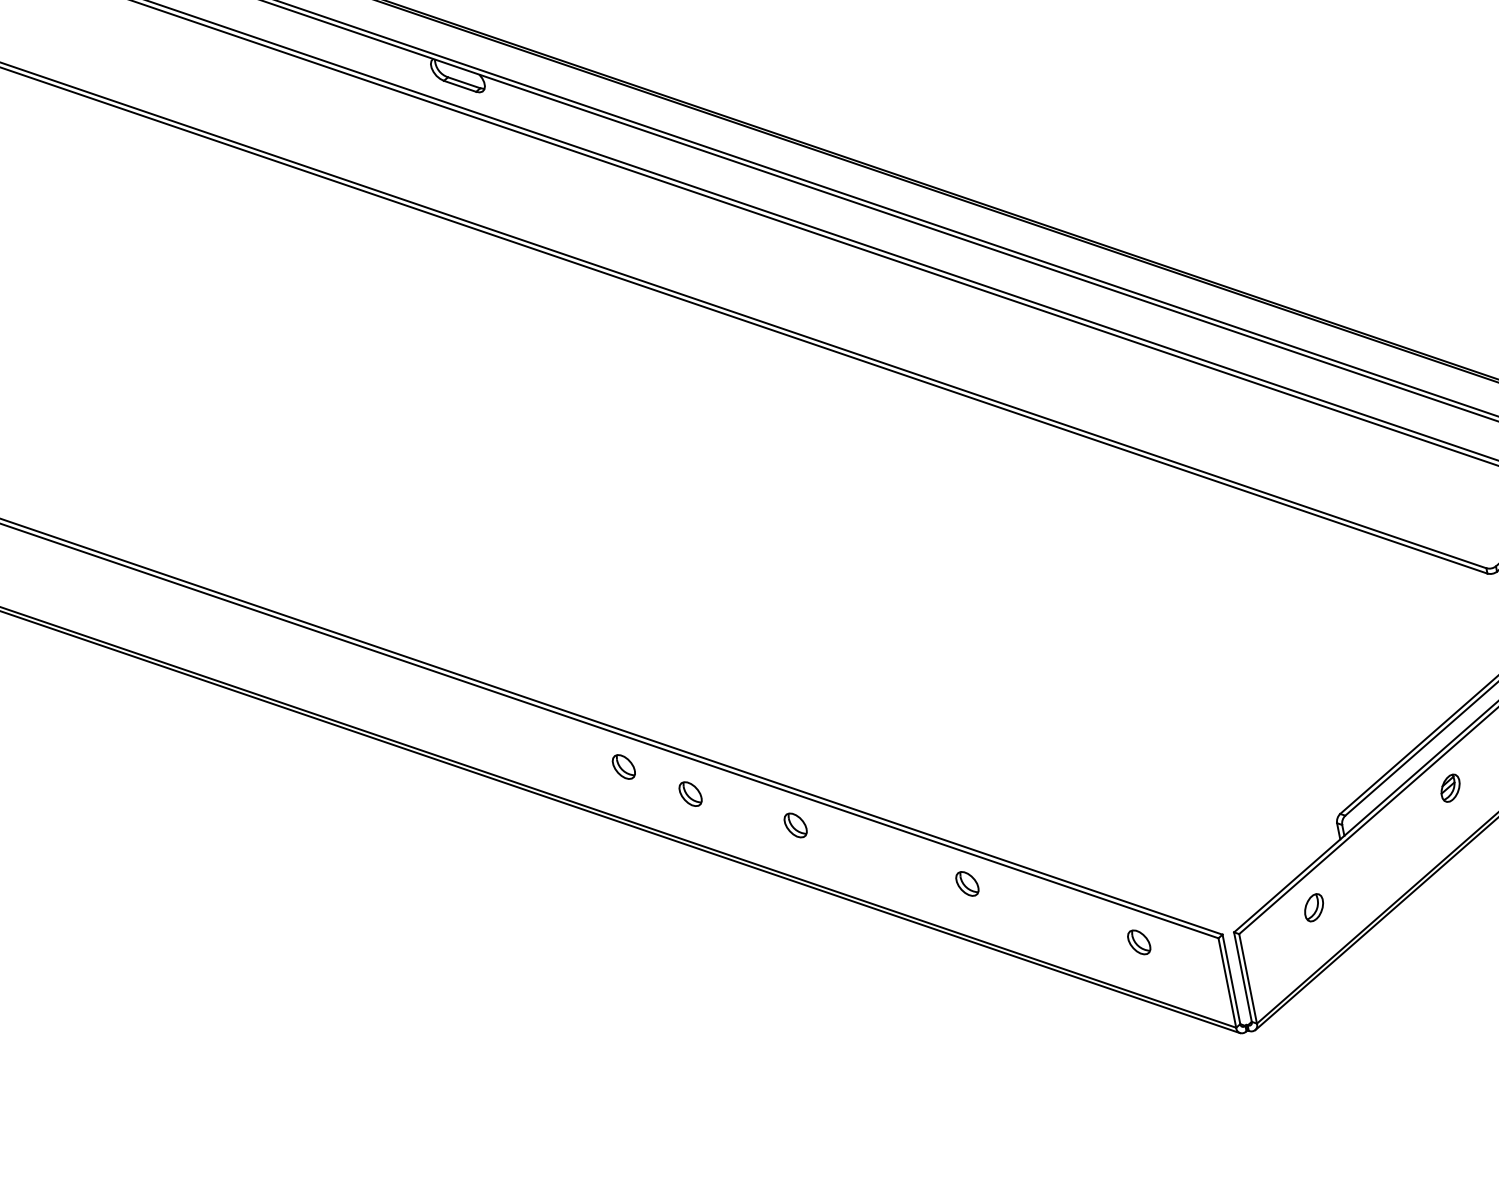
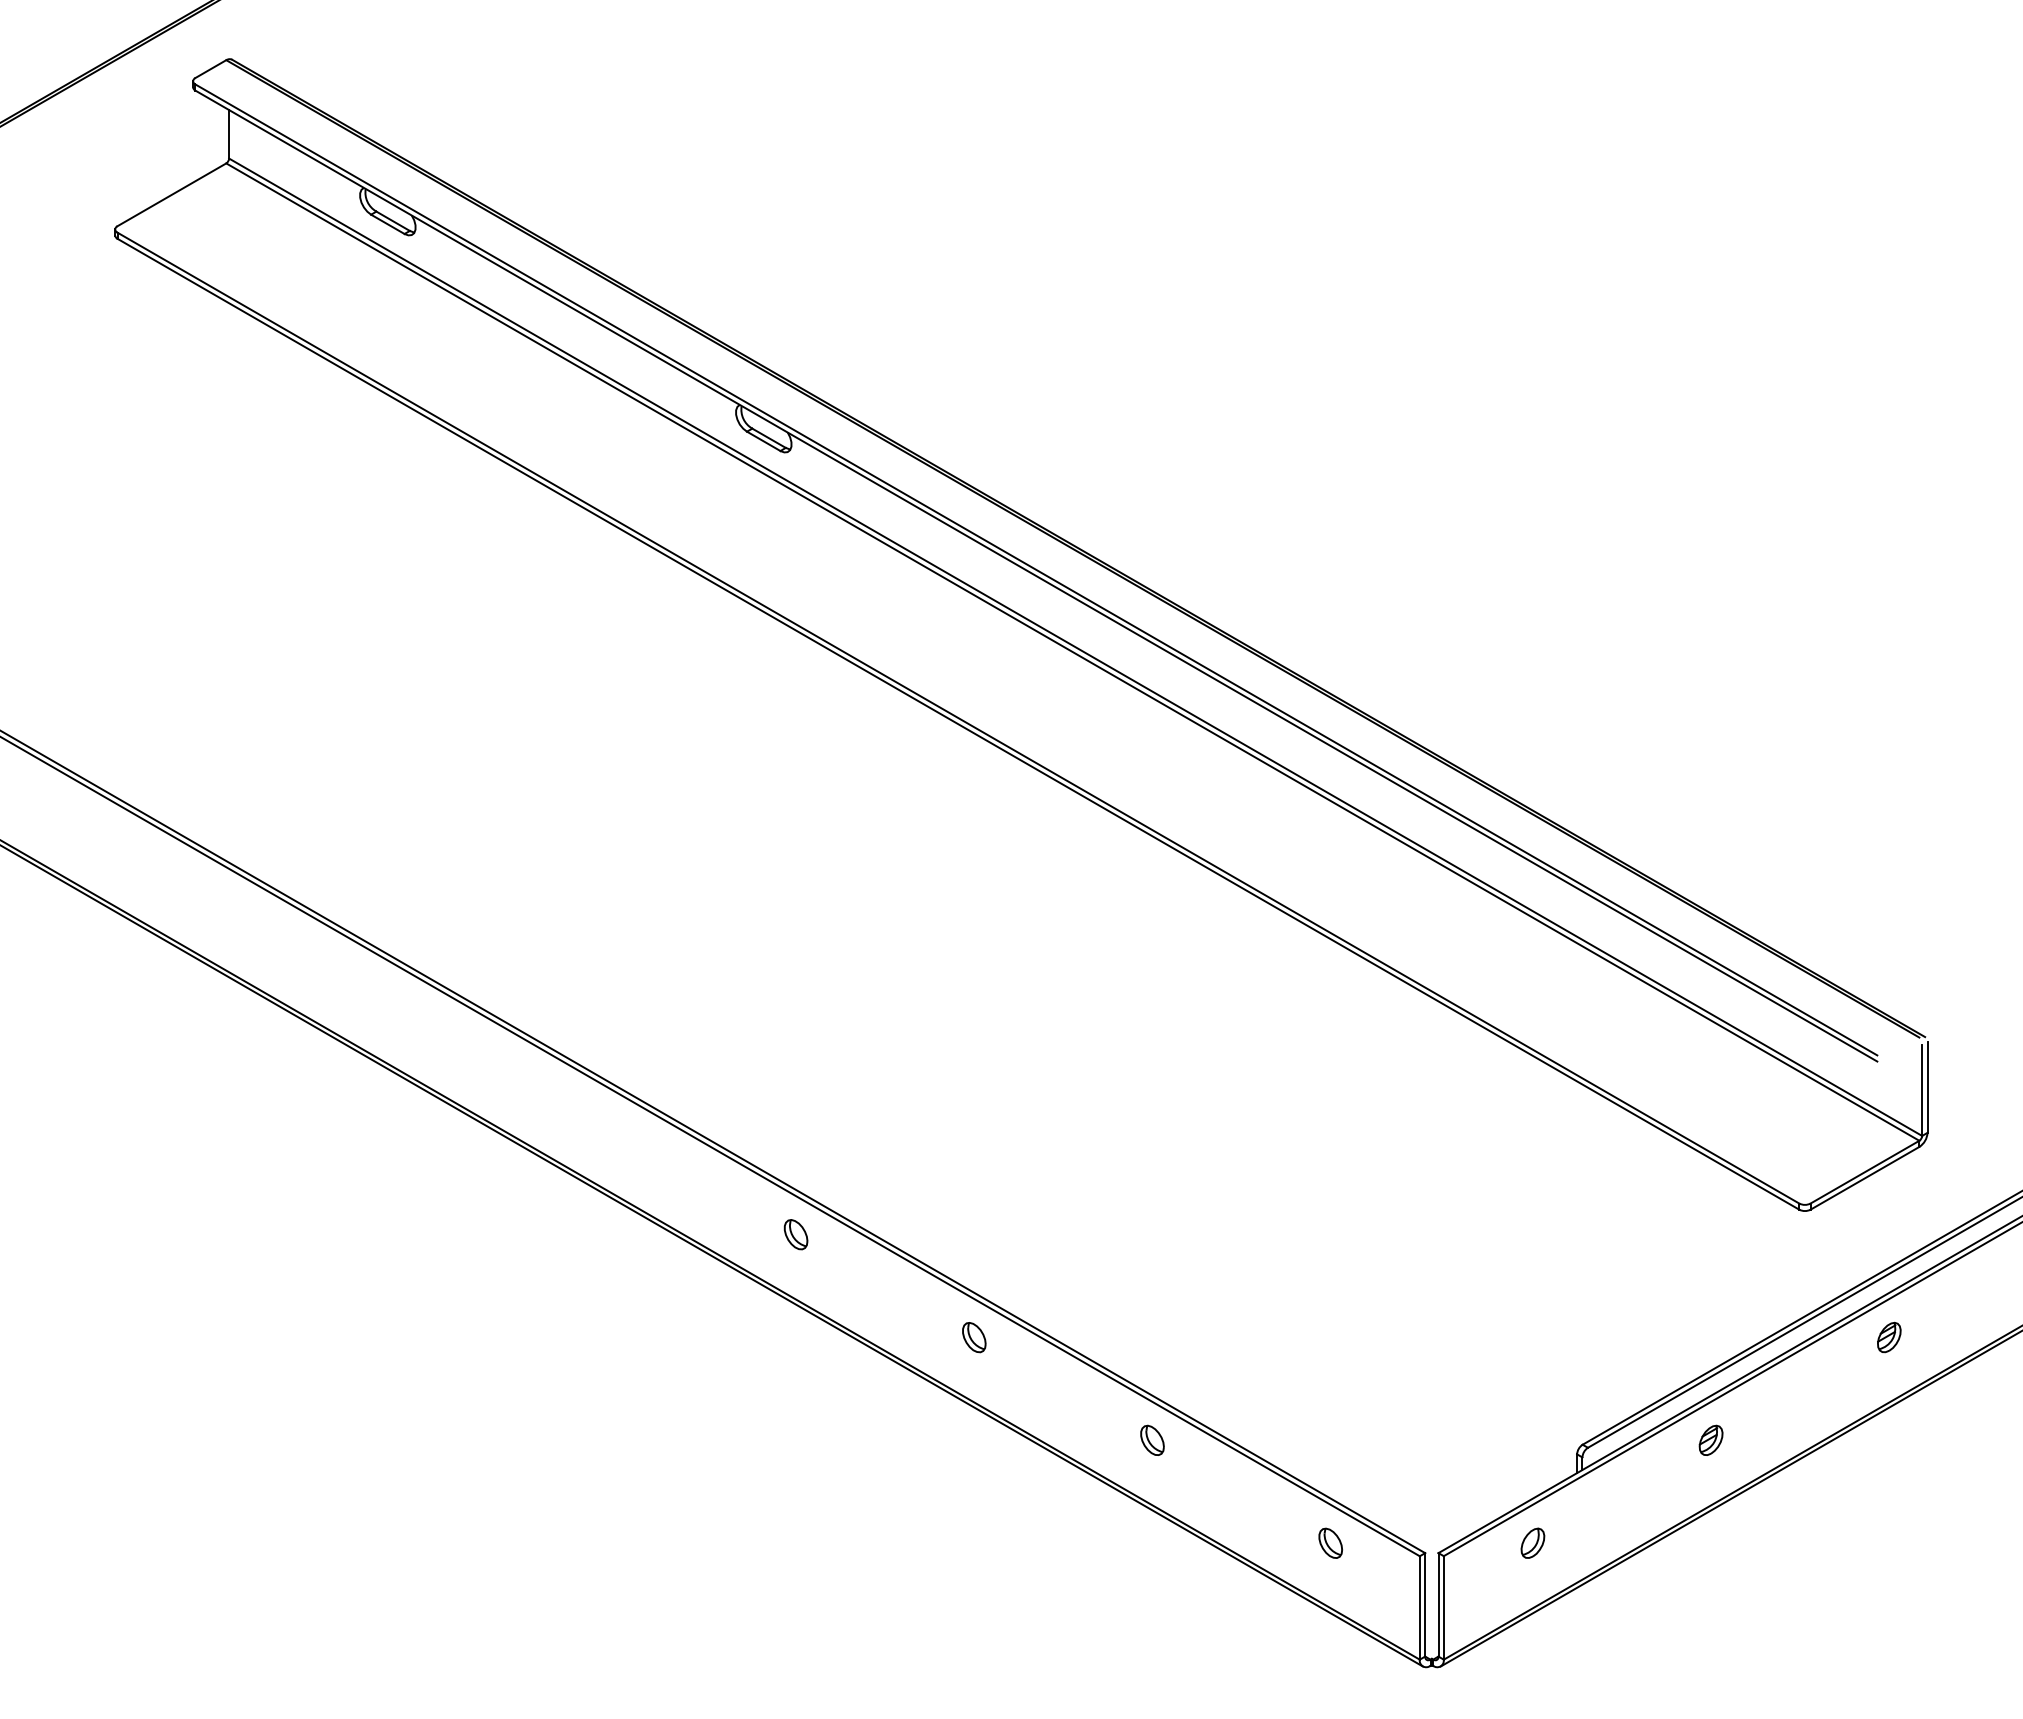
part: (690, 794) -> (864, 1279), removed

